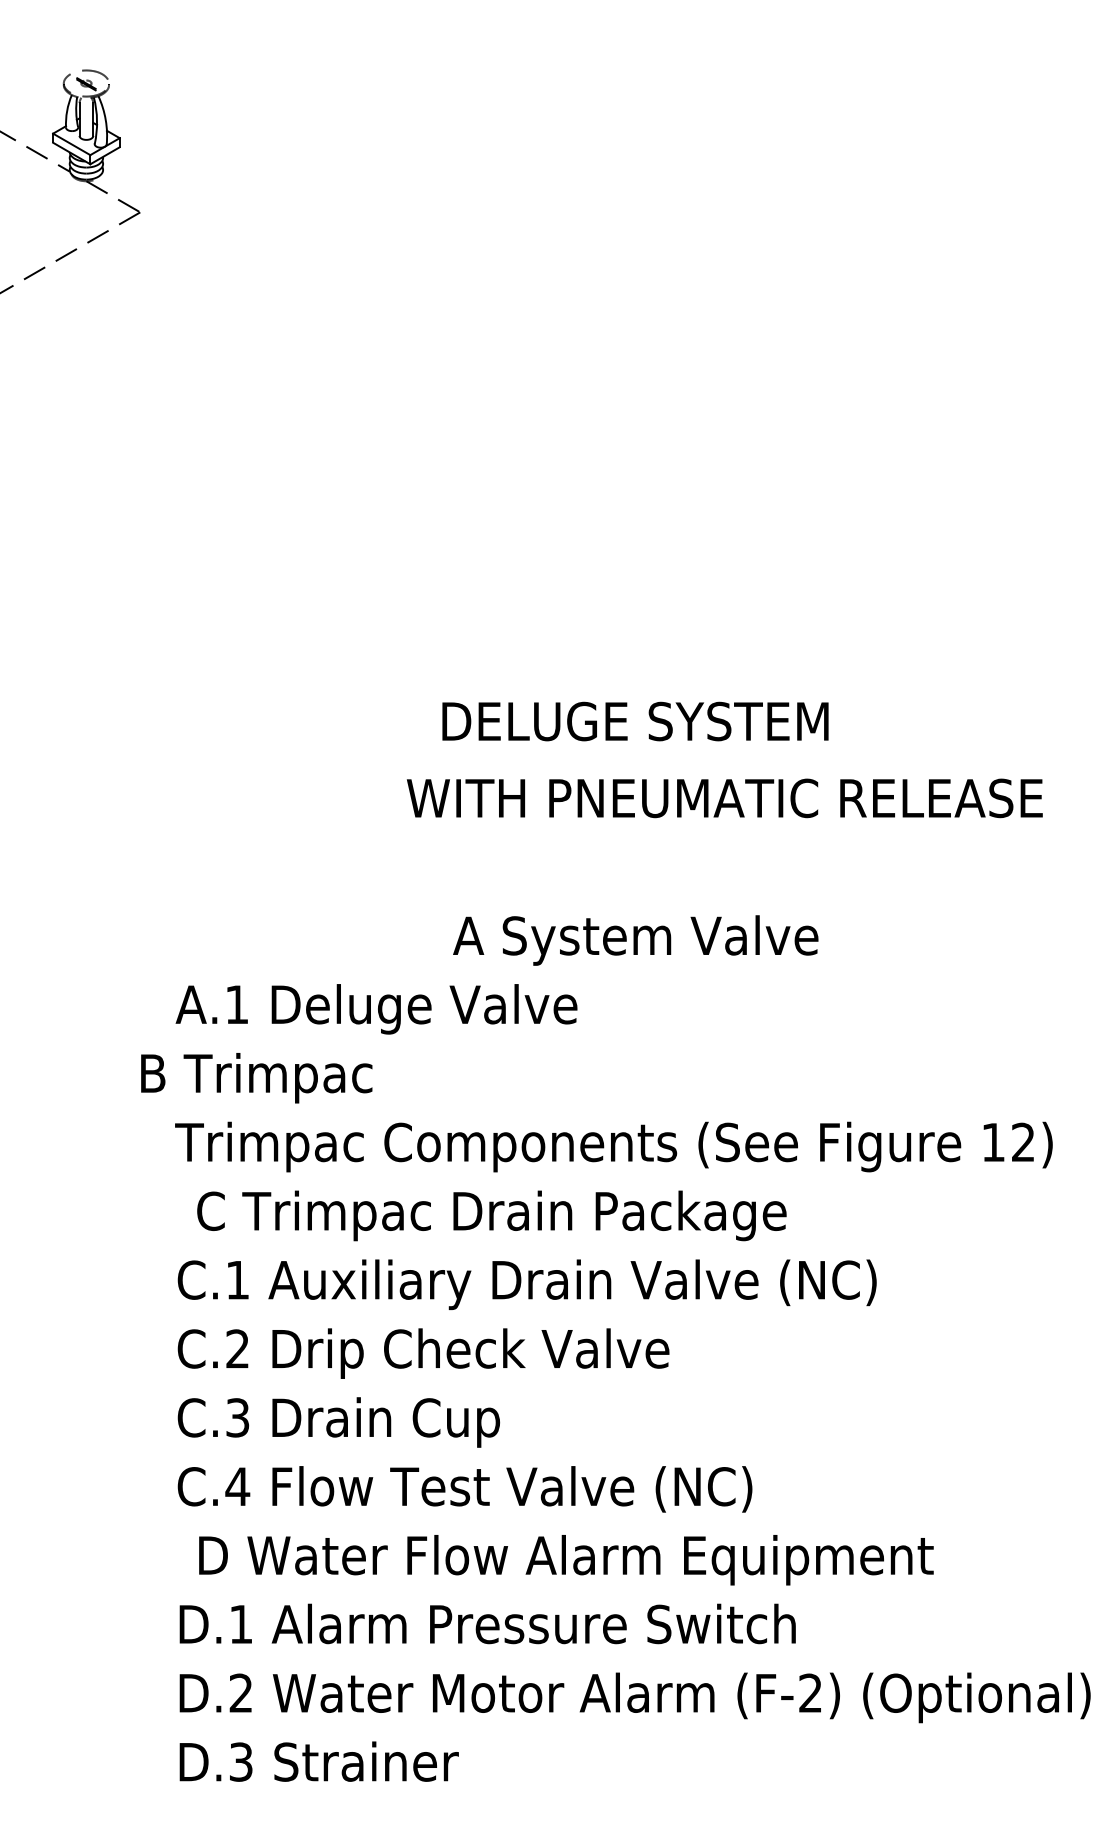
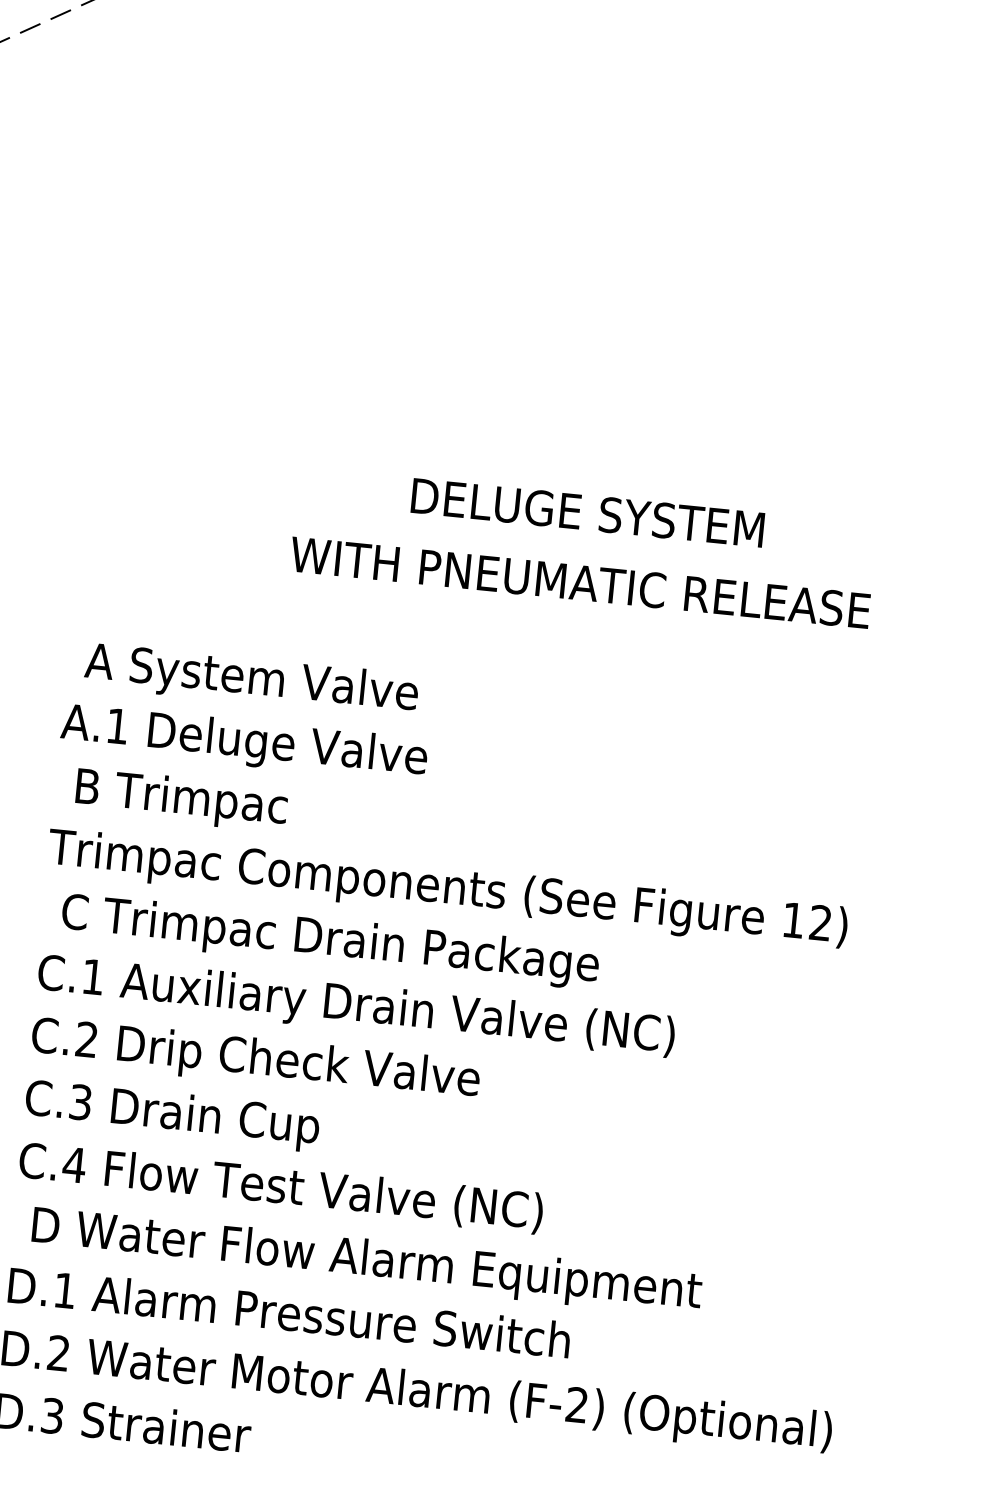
text: (635, 721) -> (587, 512), moved
text: (635, 940) -> (251, 680), moved
text: (256, 1078) -> (181, 800), moved

